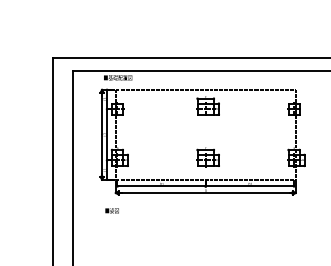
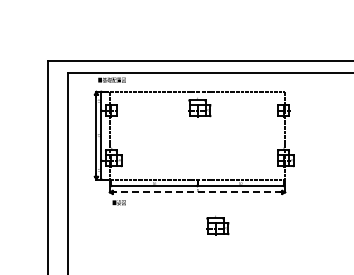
part: (207, 157) -> (217, 225), moved
line: (205, 193) -> (197, 192), solid -> dashed
text: (111, 210) -> (118, 202), moved

